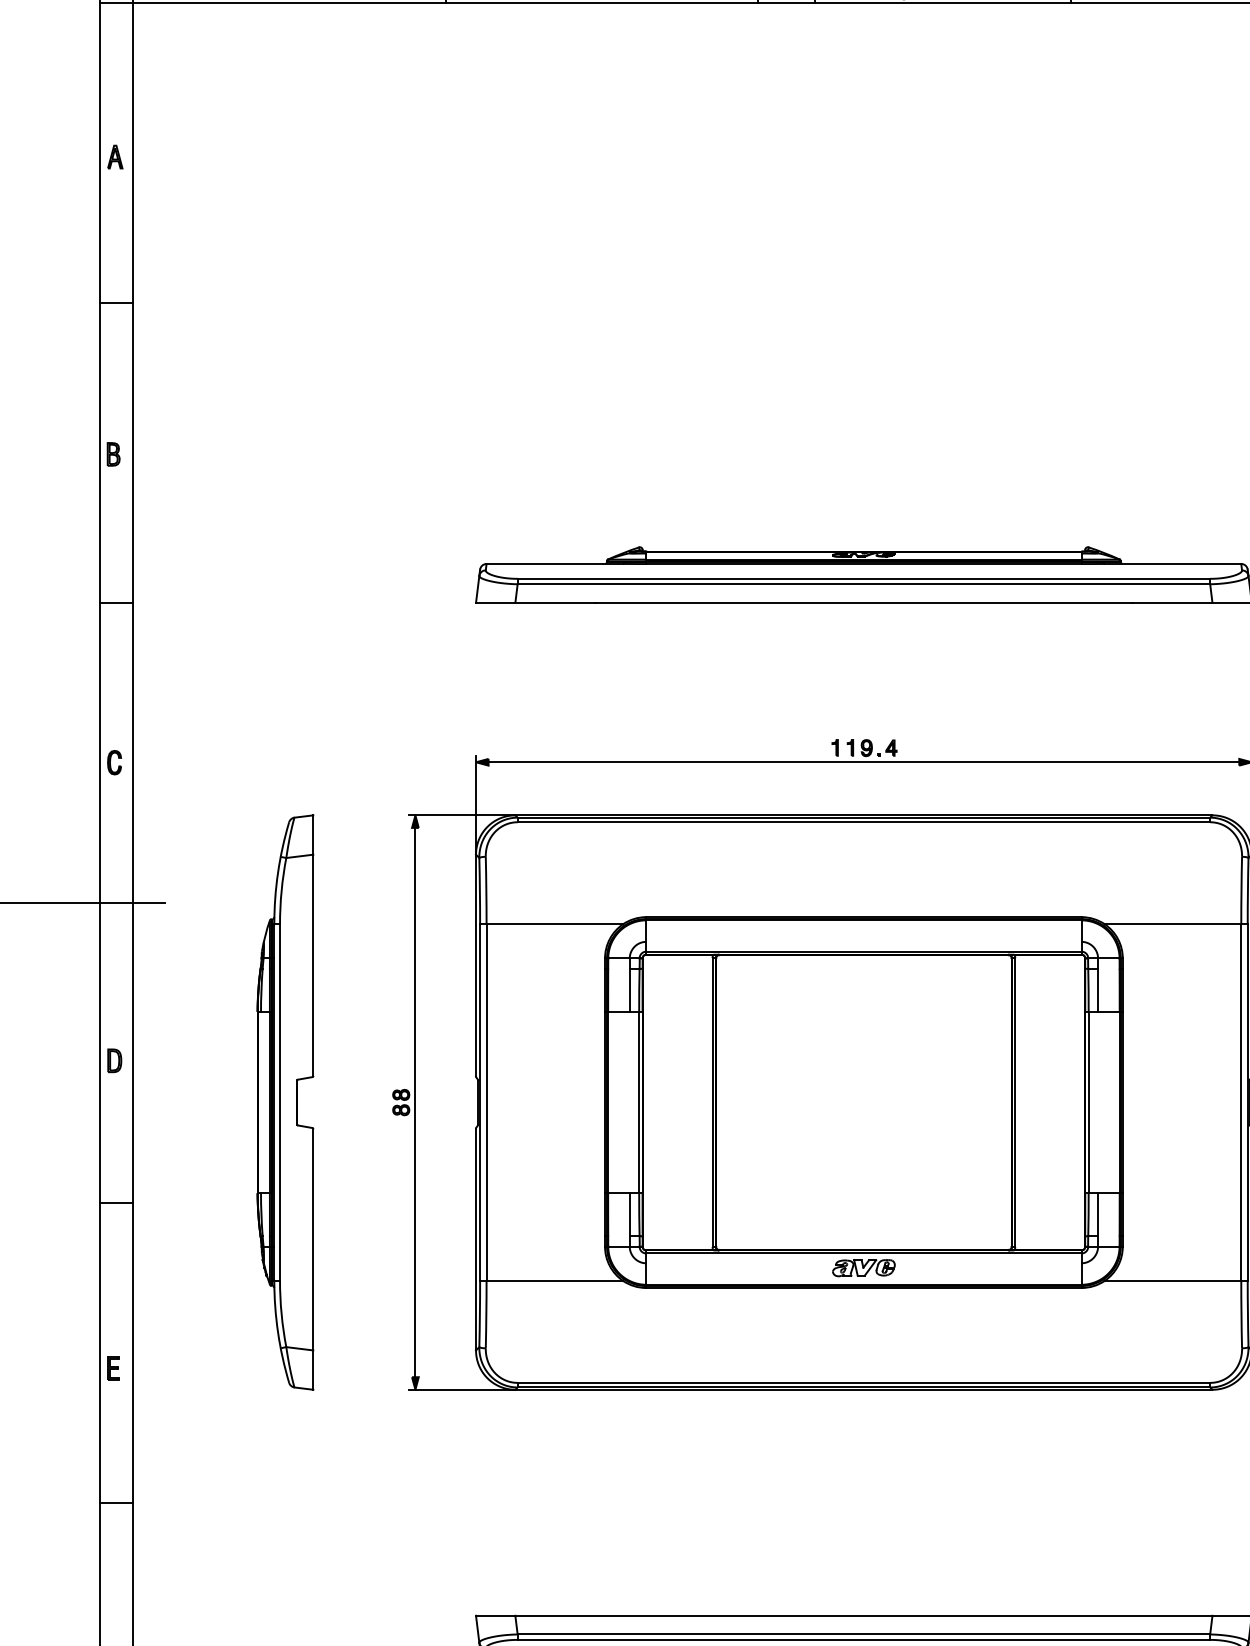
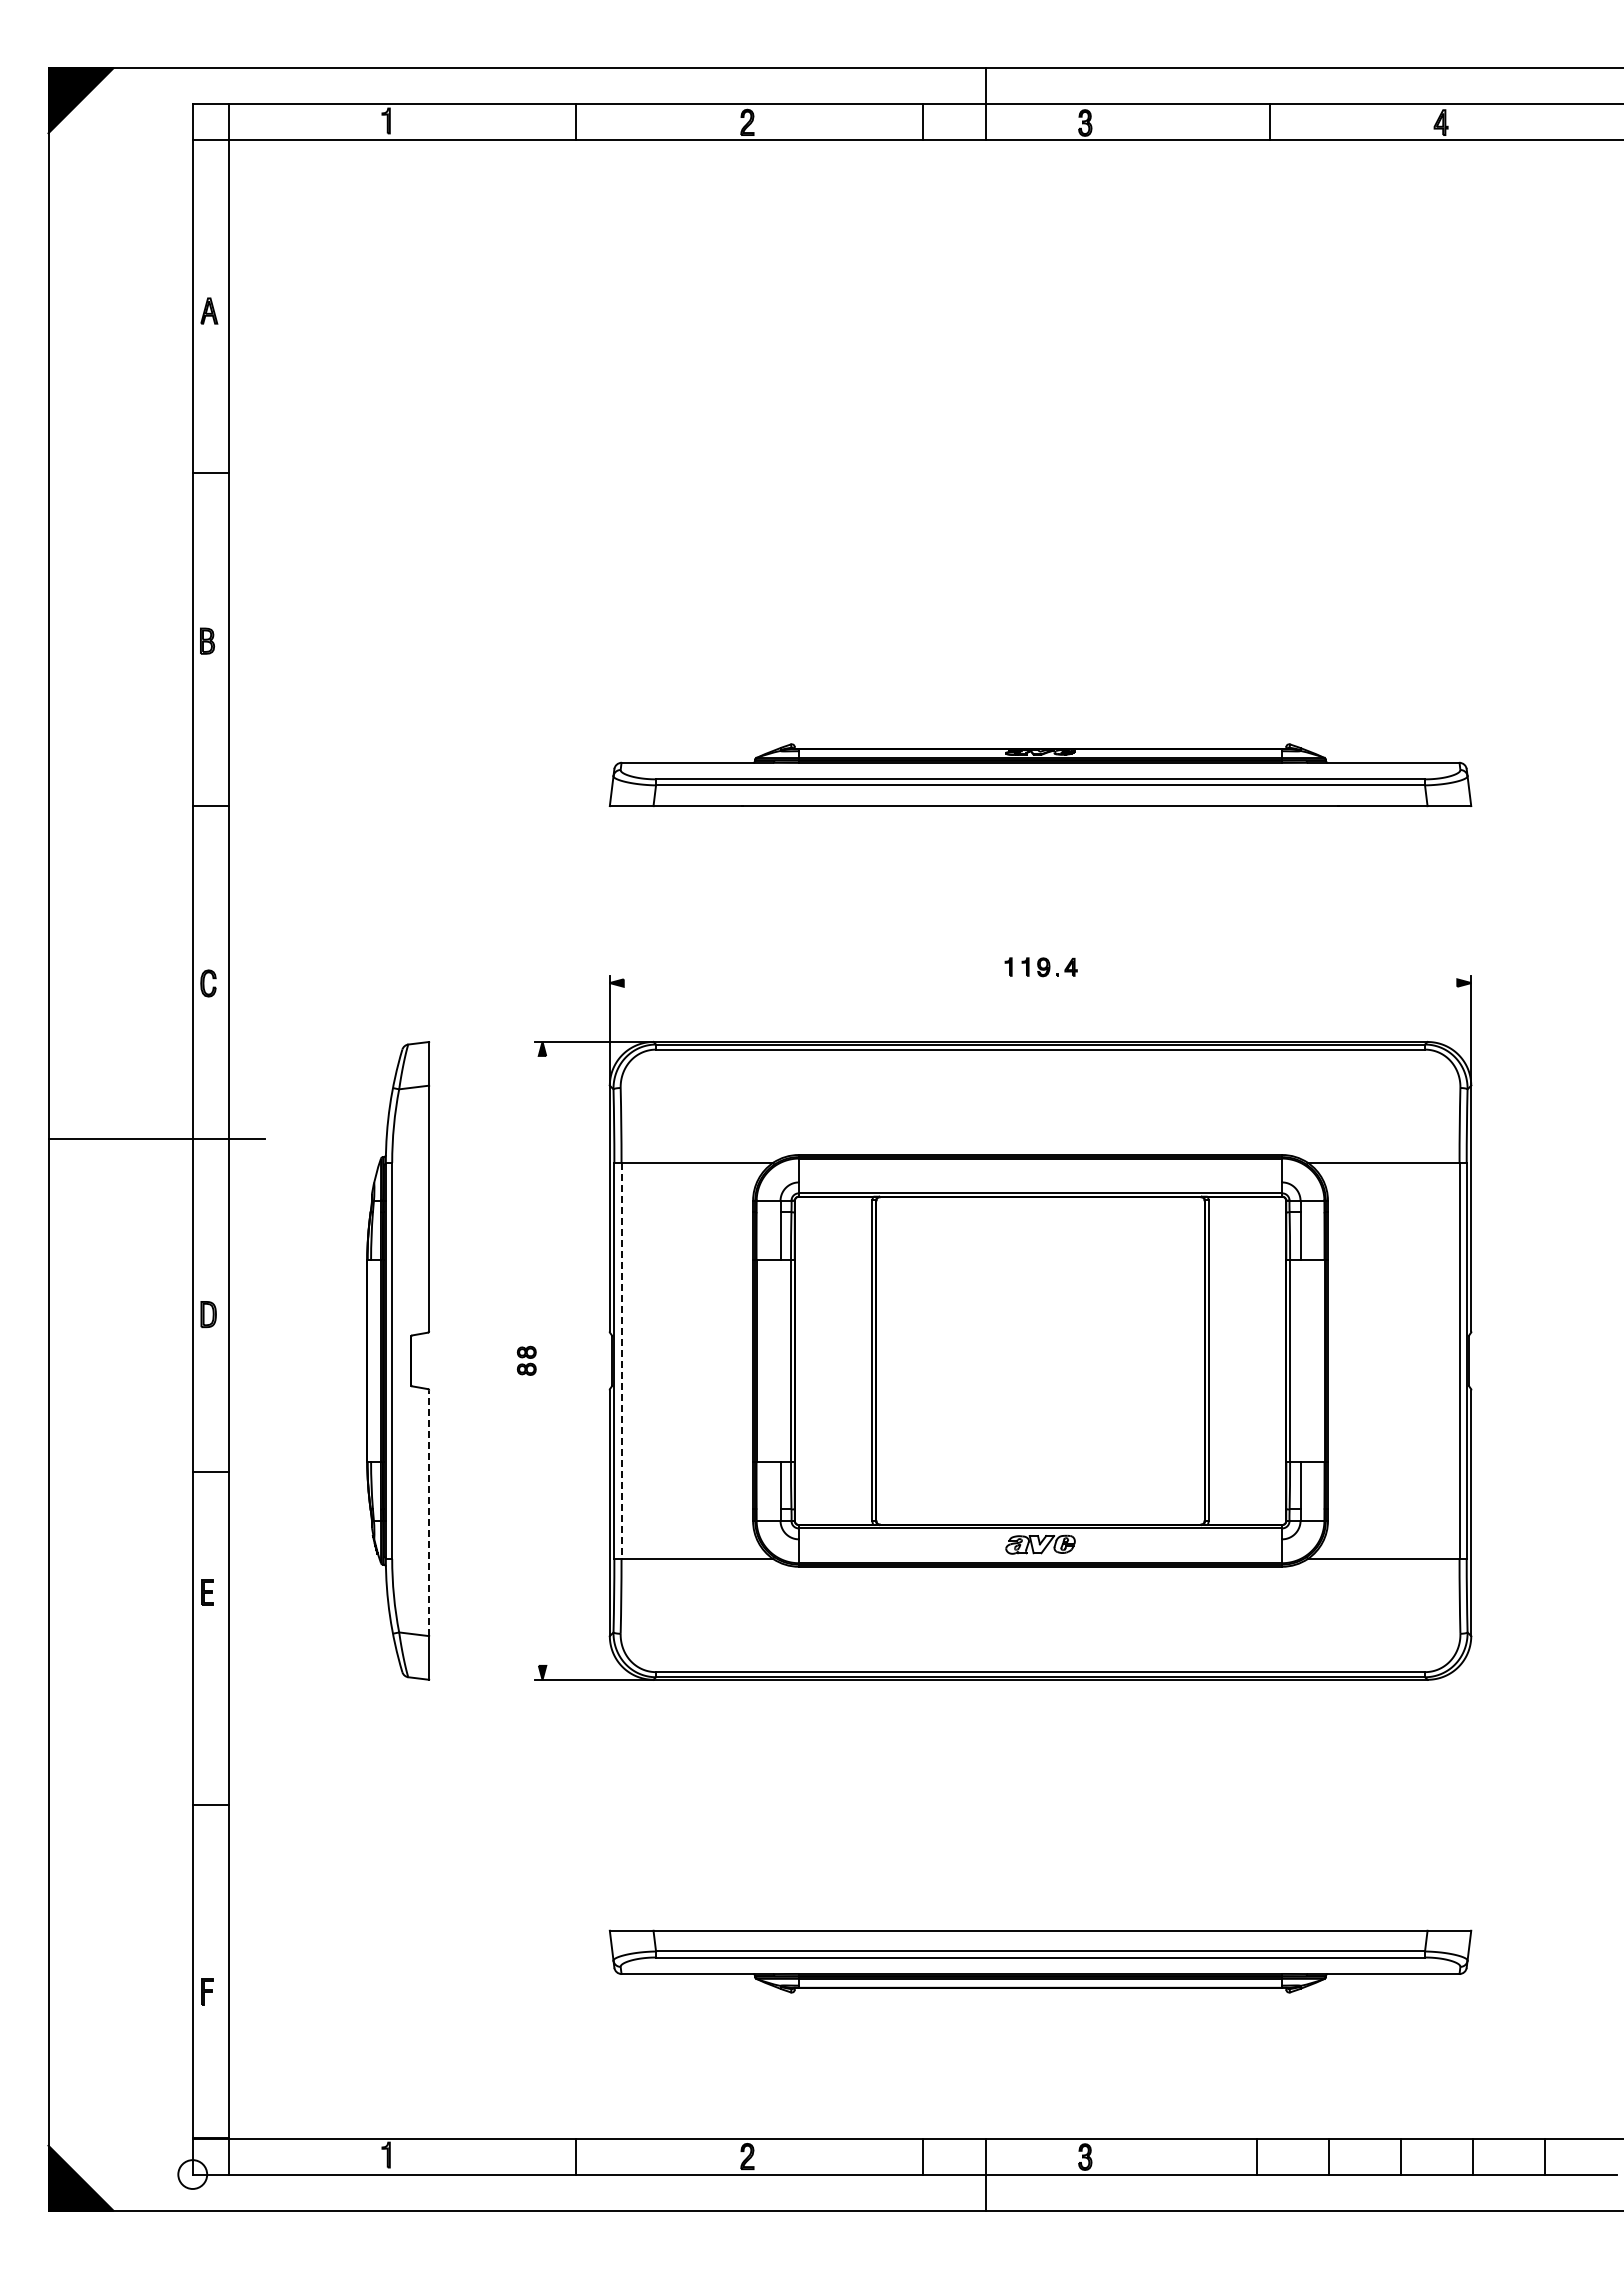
line: (863, 762) -> (1040, 983), removed
line: (415, 1102) -> (542, 1360), removed
line: (486, 1103) -> (621, 1361), solid -> dashed
line: (313, 1240) -> (429, 1513), solid -> dashed
part: (113, 1367) -> (207, 1592), moved

